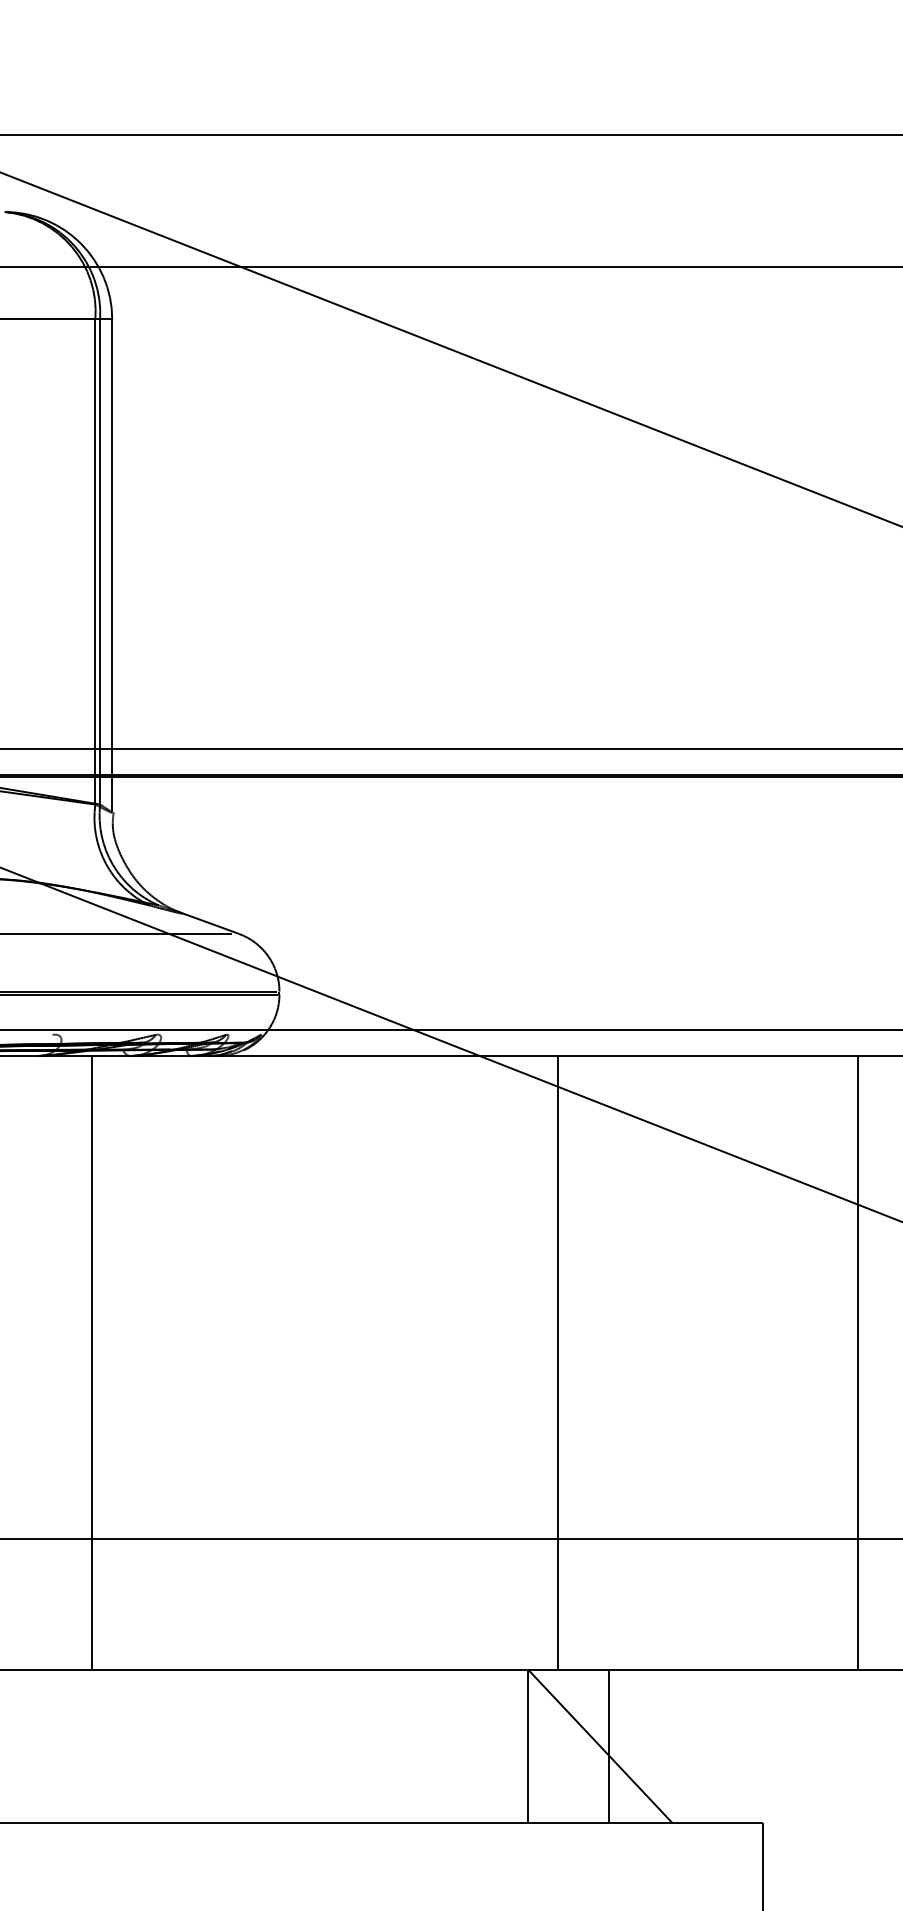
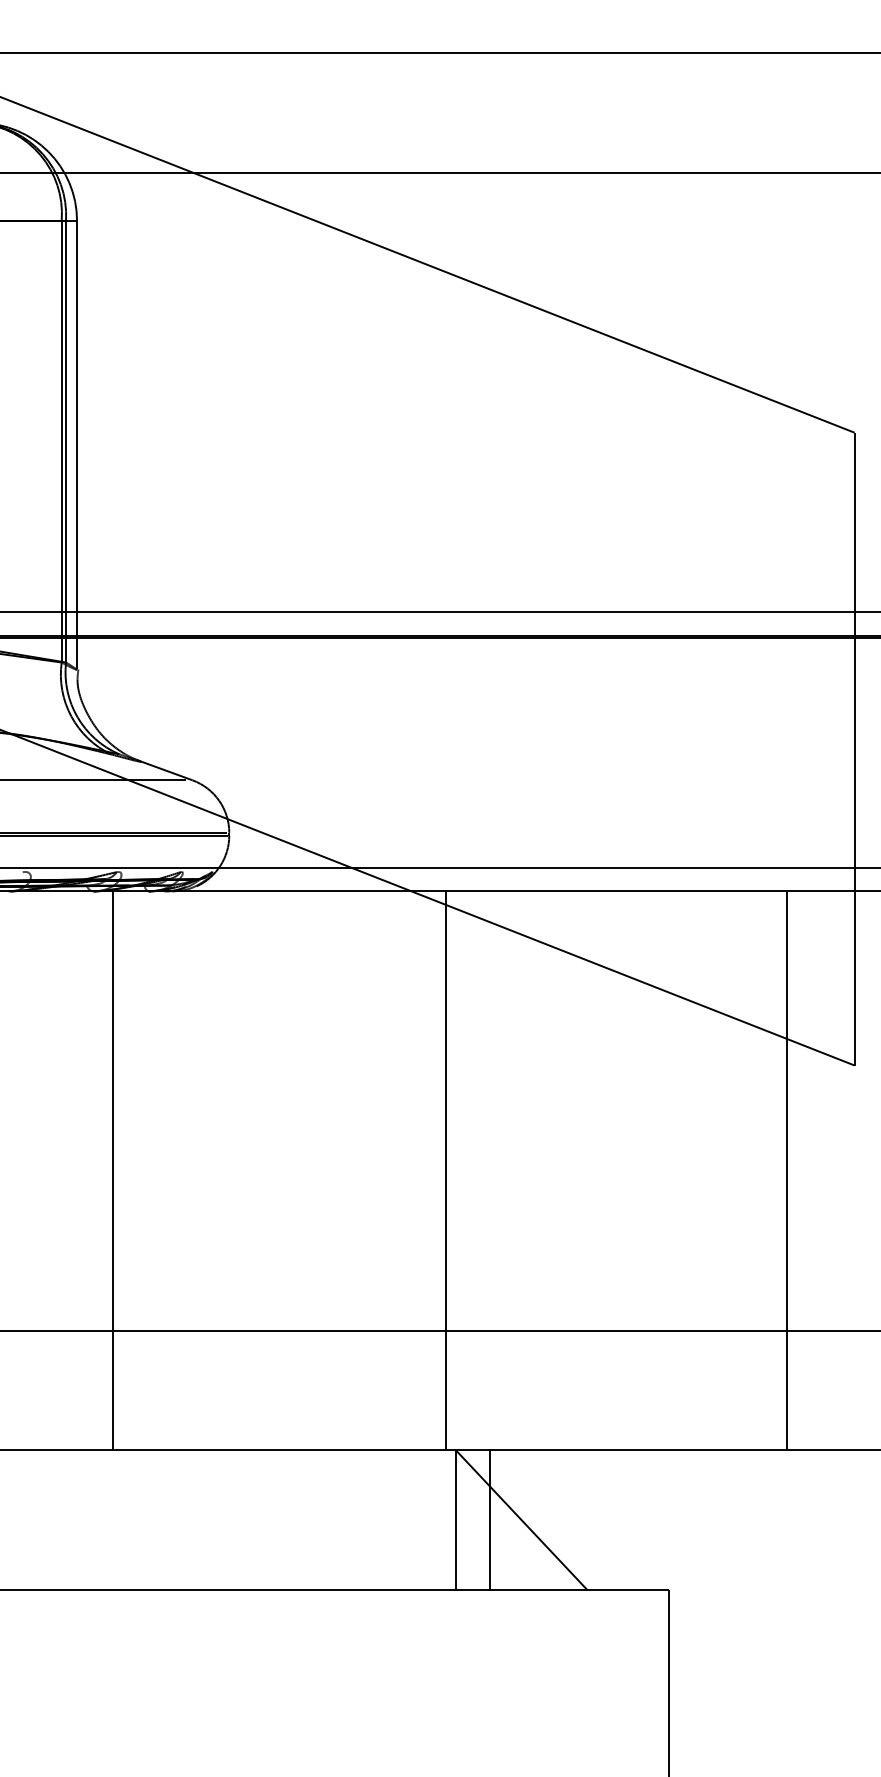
line: (91, 1362) -> (112, 1170), moved
line: (558, 1362) -> (446, 1170), moved
line: (857, 1362) -> (786, 1170), moved
line: (609, 1746) -> (489, 1519), moved

